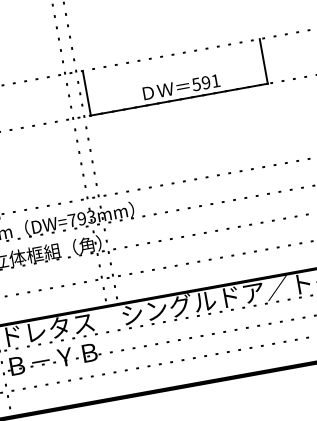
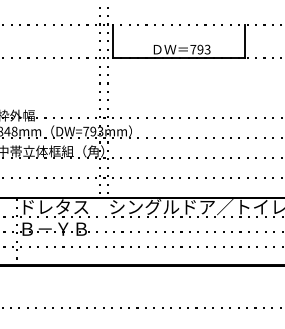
text: (206, 82) -> (200, 49), 591 -> 793

